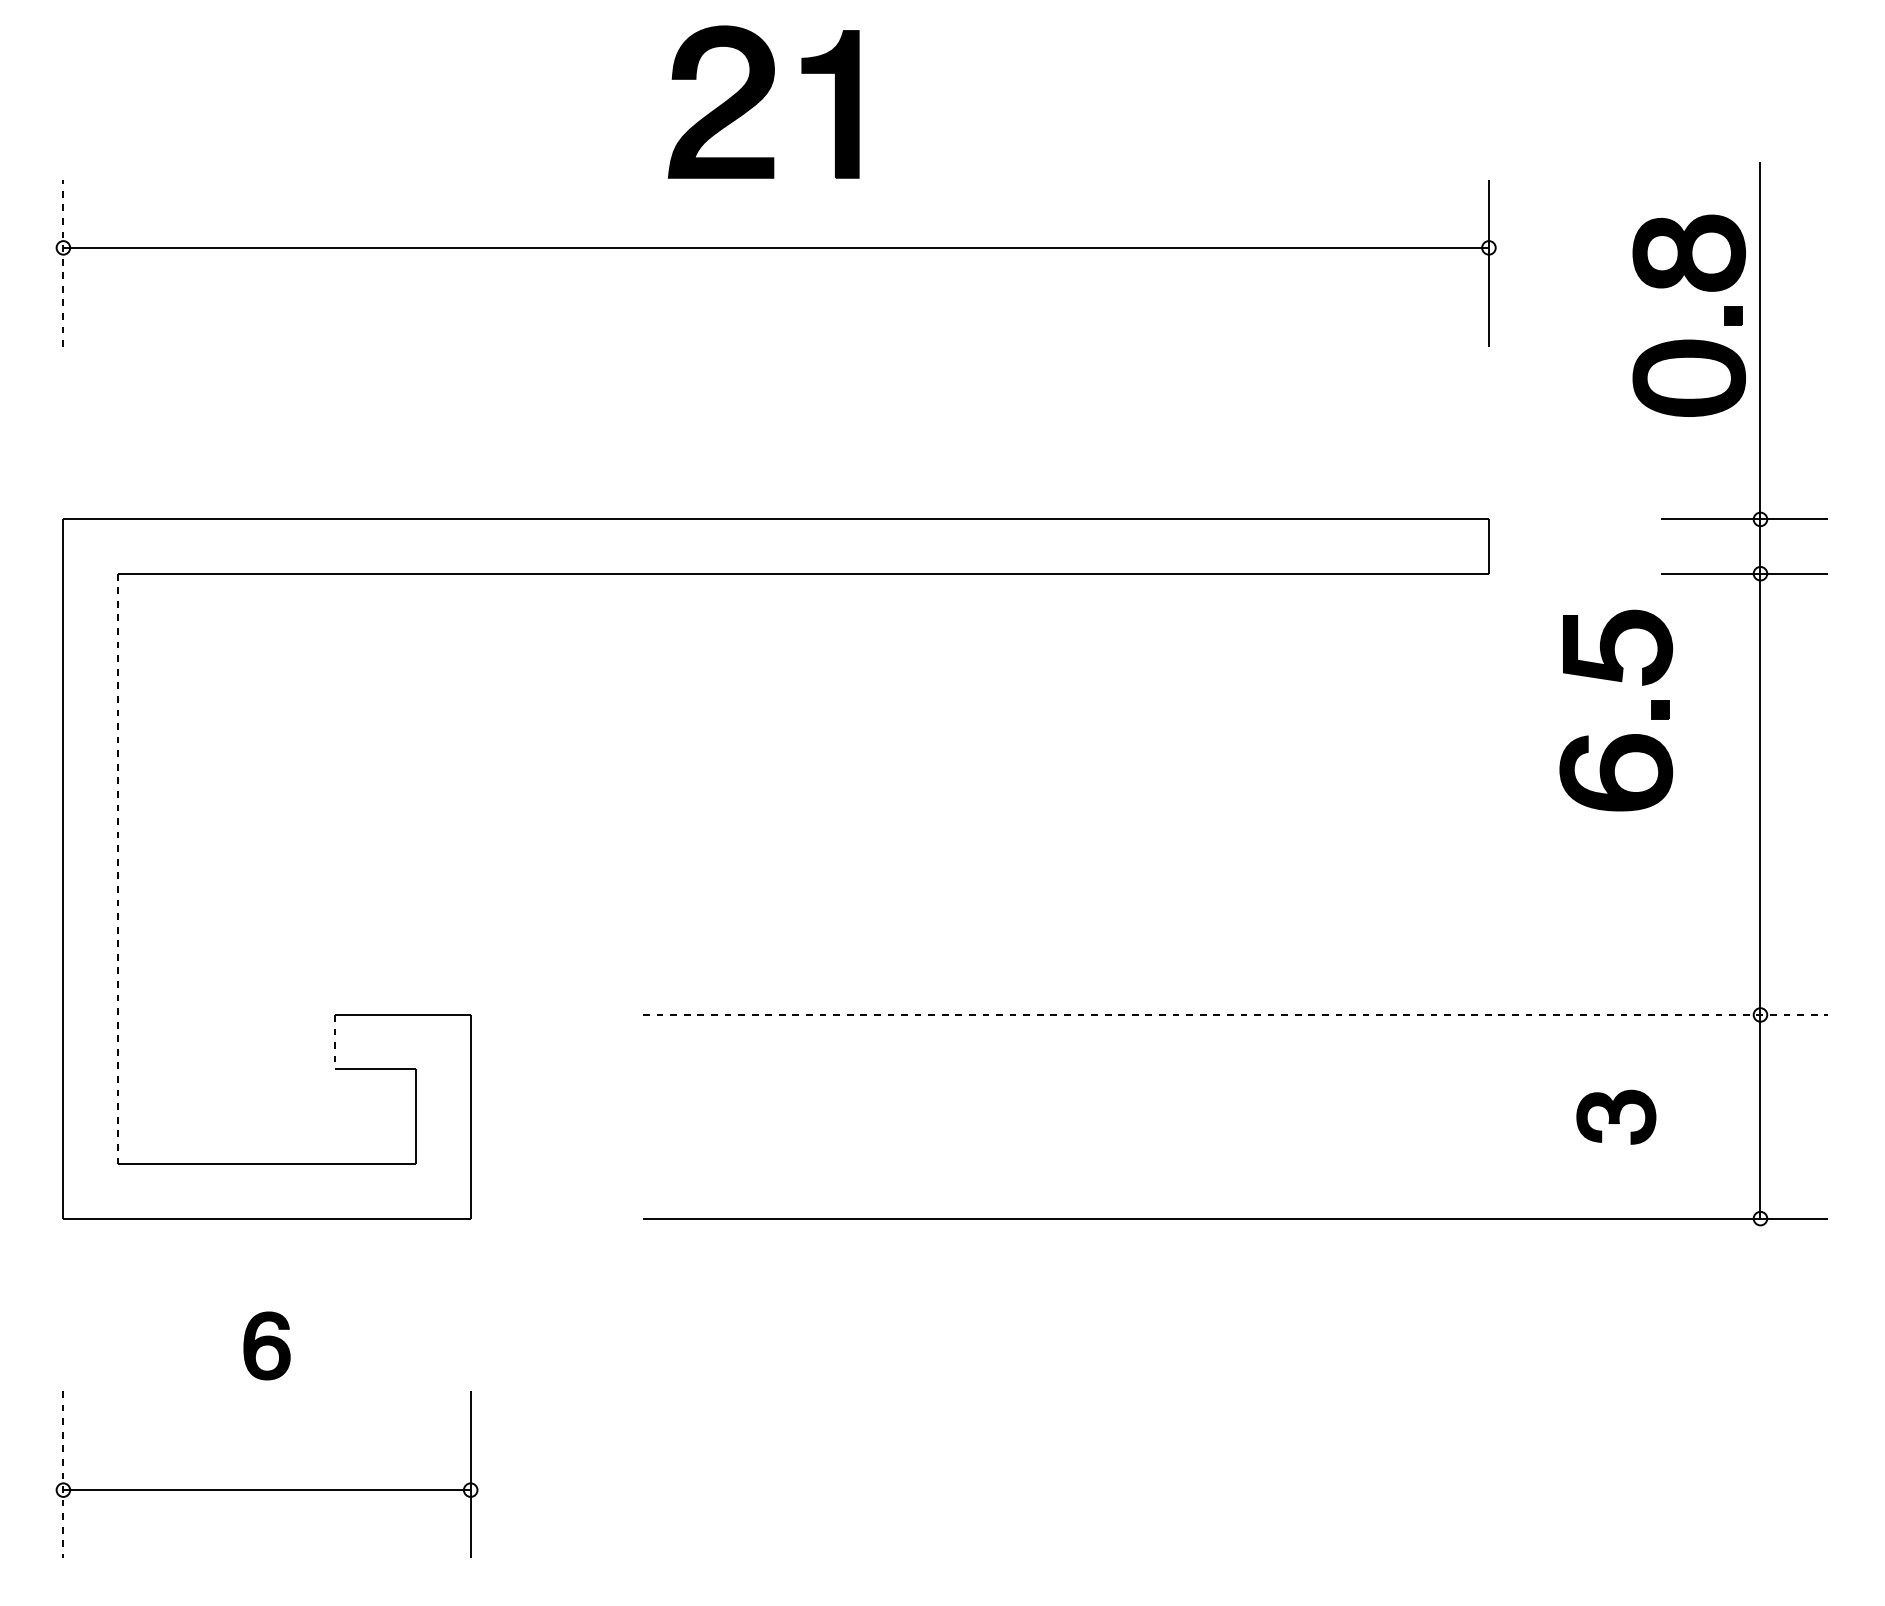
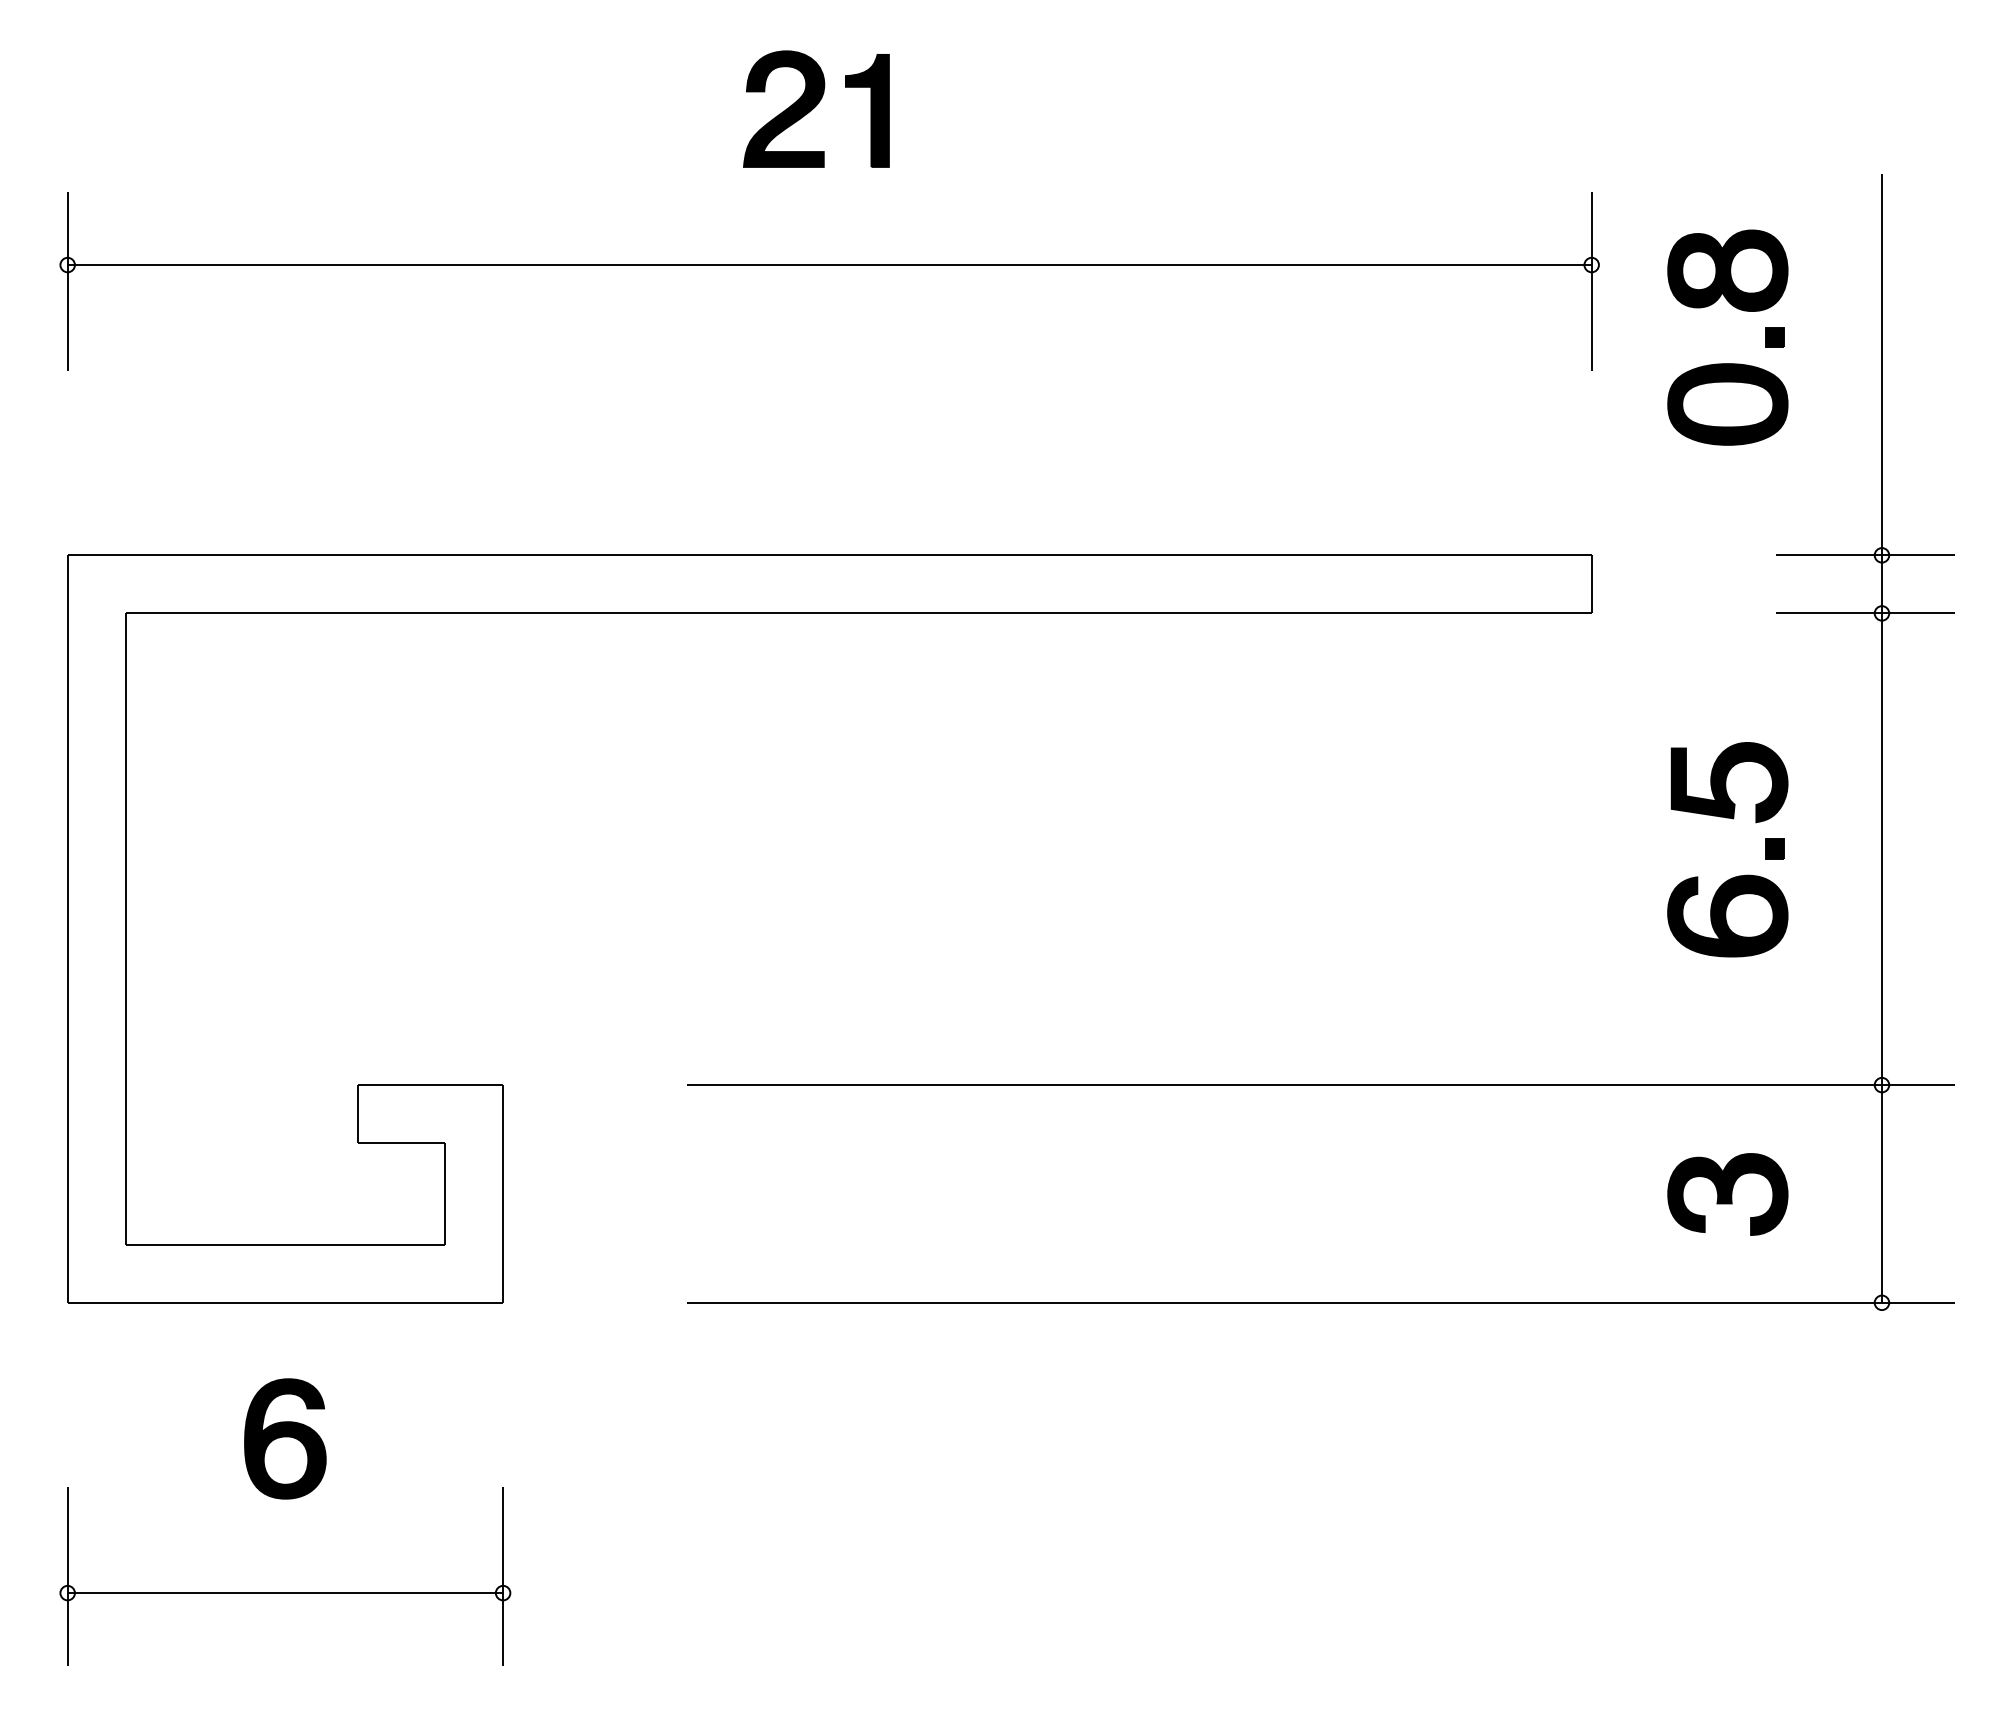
part: (763, 101) -> (816, 108), size x0.71
line: (63, 263) -> (67, 281), dashed -> solid
part: (1688, 339) -> (1727, 363), moved
part: (1622, 735) -> (1734, 876), moved
line: (117, 869) -> (125, 929), dashed -> solid
line: (1236, 1015) -> (1321, 1085), dashed -> solid
line: (334, 1042) -> (357, 1114), dashed -> solid
part: (1615, 1117) -> (1727, 1194), size x1.43
part: (267, 1345) -> (285, 1438), size x1.67
line: (63, 1474) -> (67, 1576), dashed -> solid

